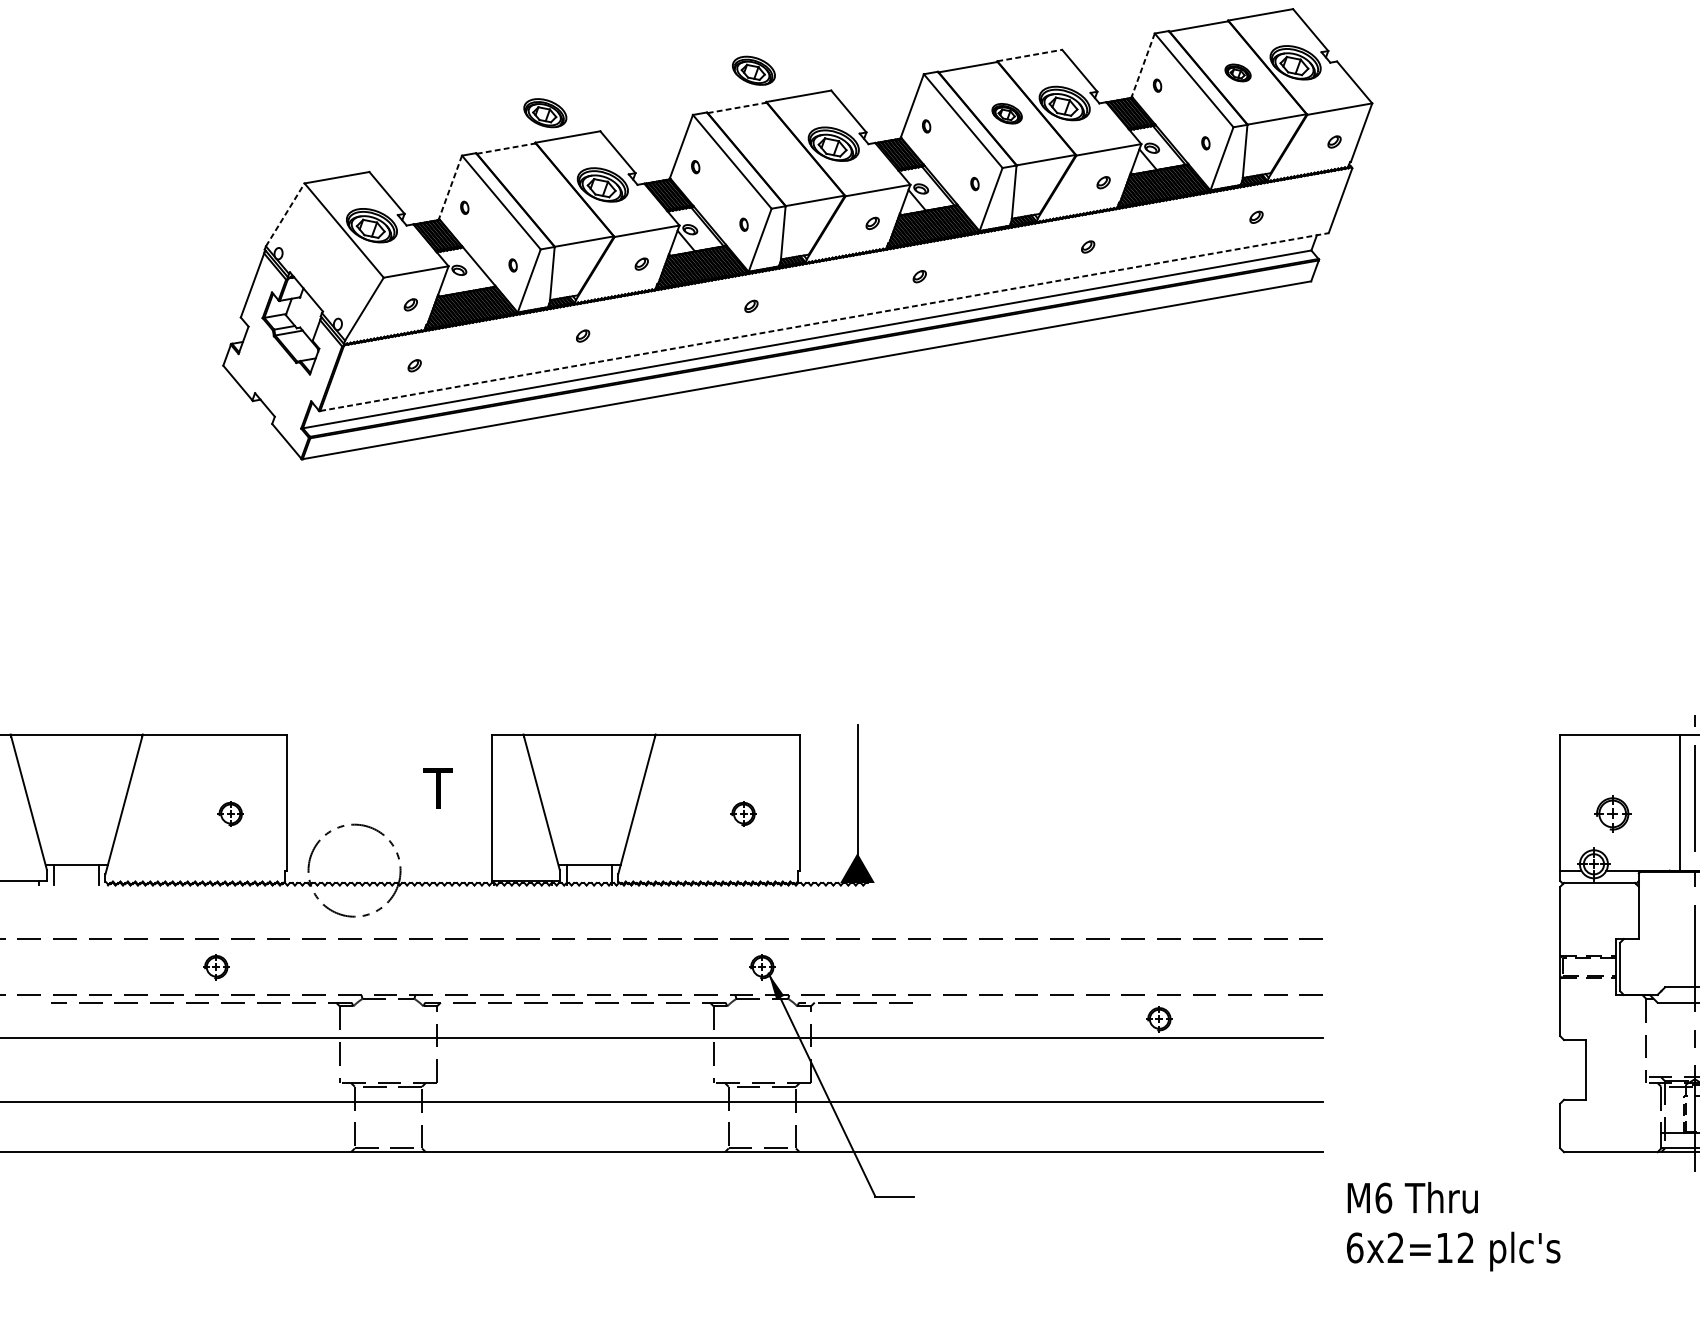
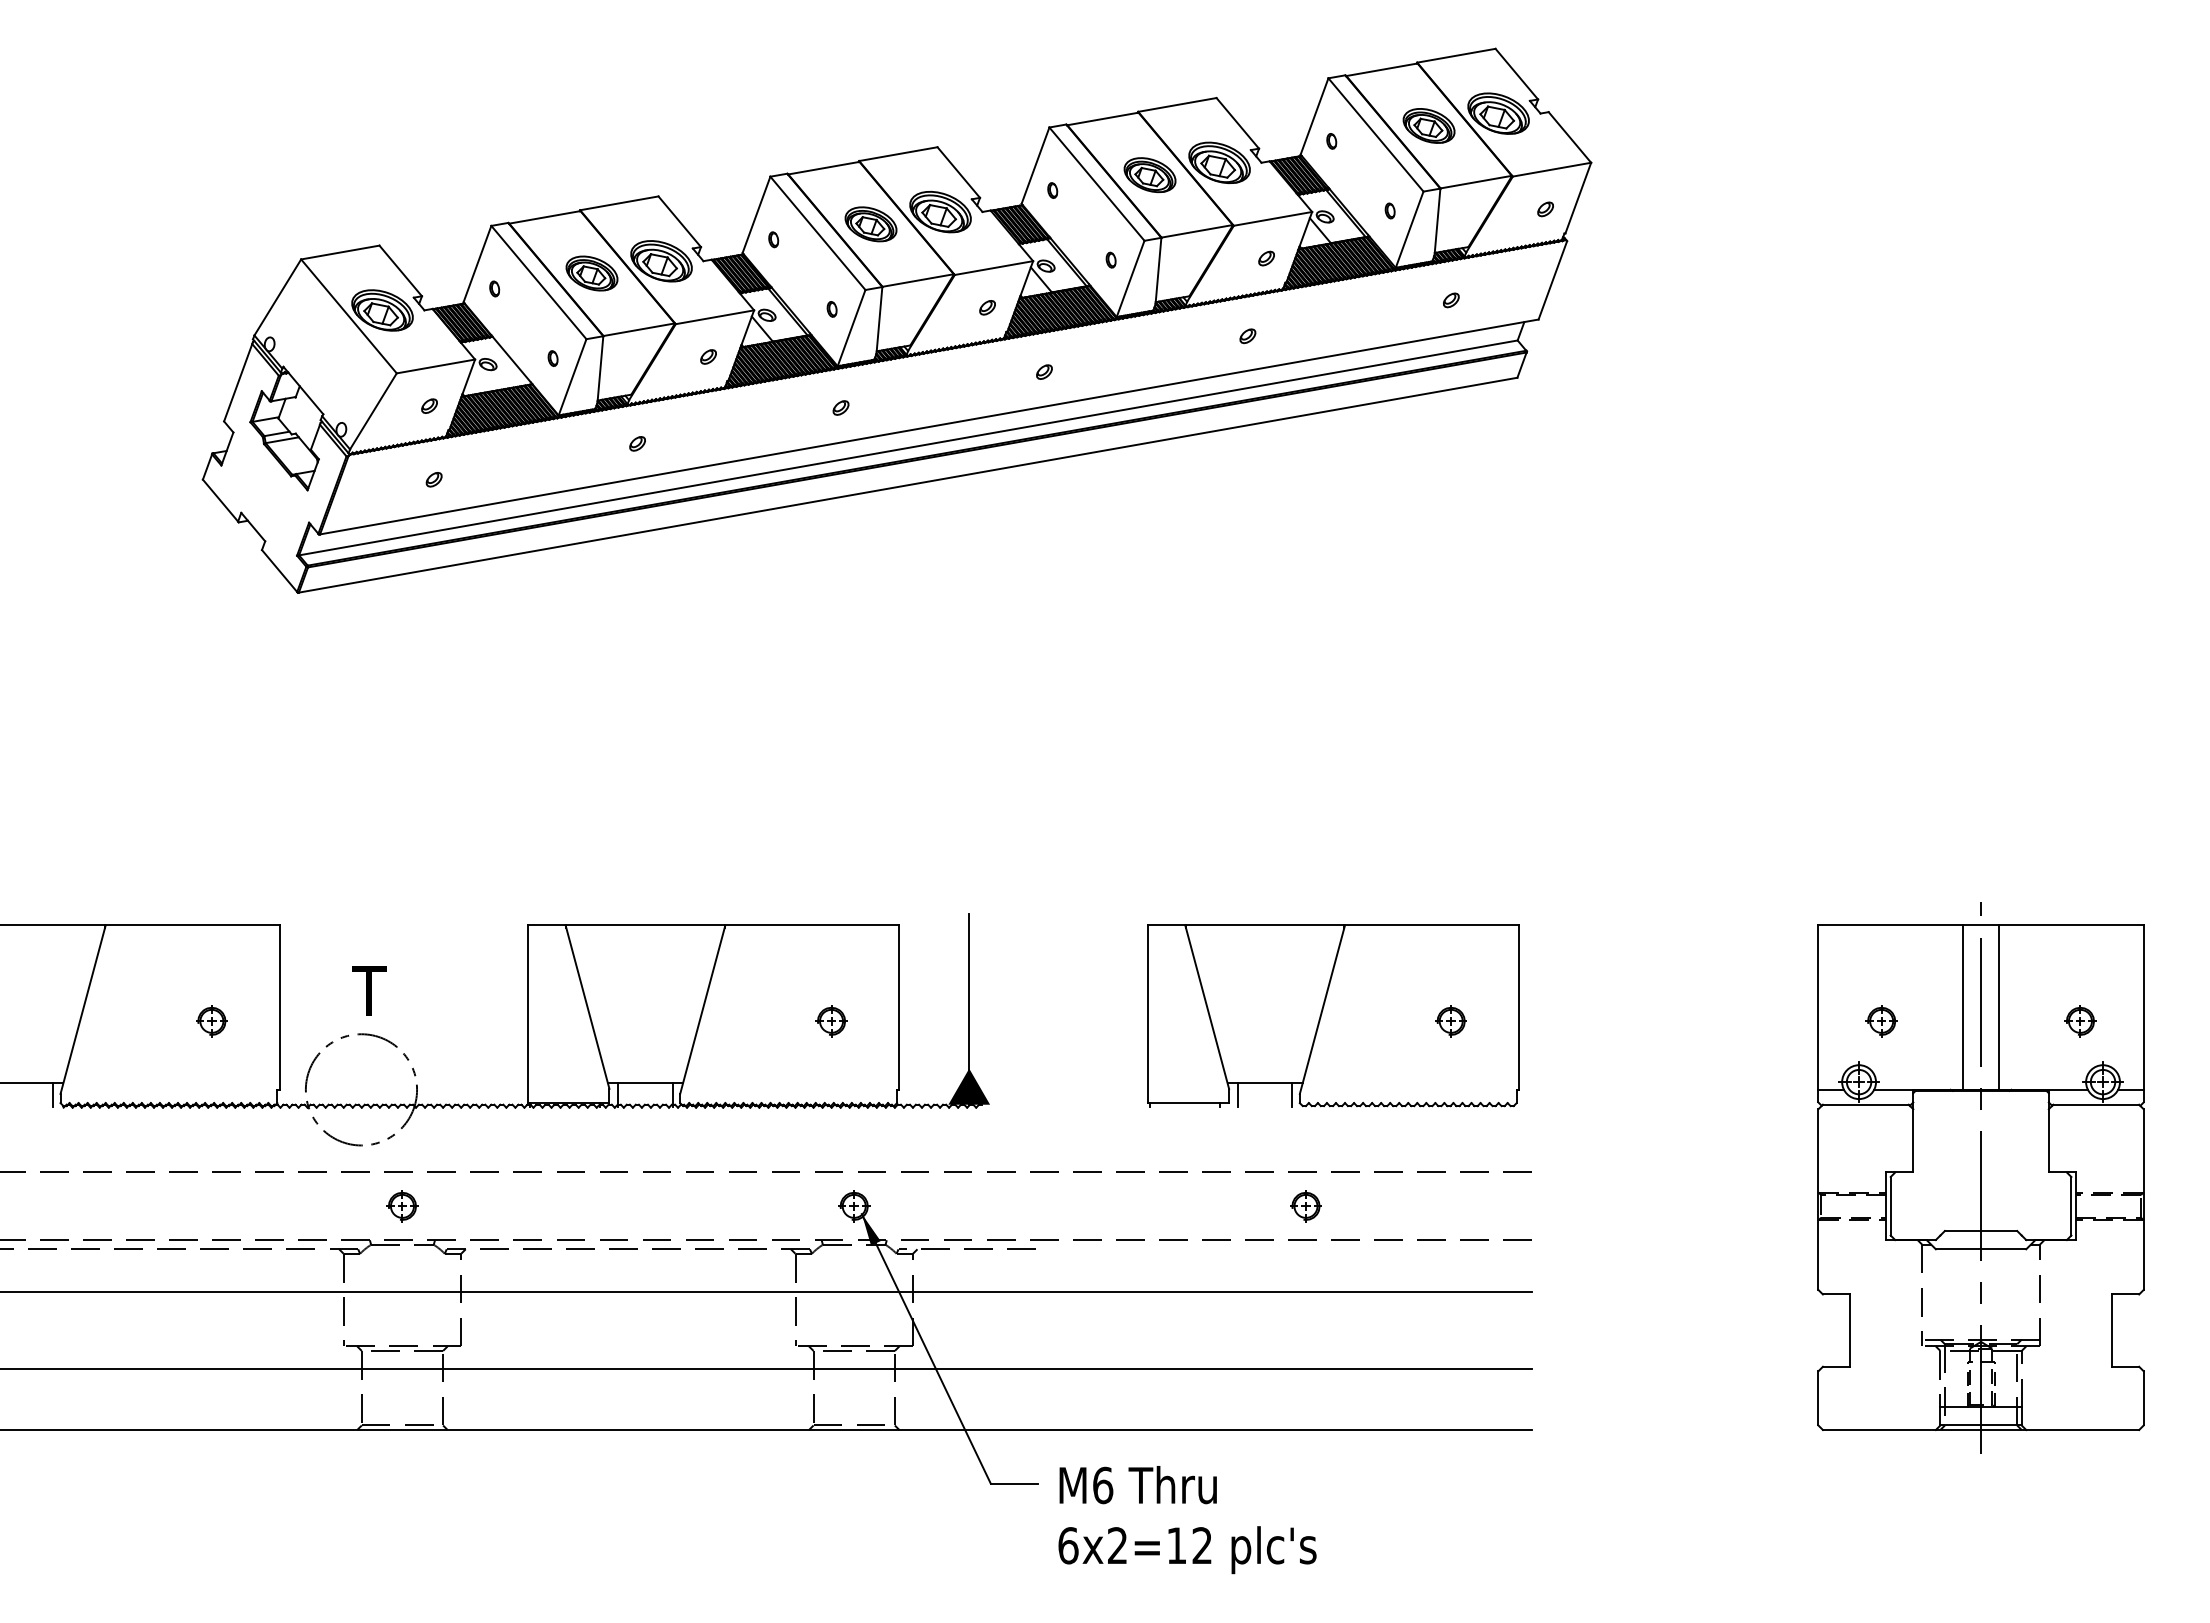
line: (1029, 55) -> (1177, 104), dashed -> solid
line: (1143, 65) -> (1314, 116), dashed -> solid
part: (753, 70) -> (870, 224), moved
part: (1237, 72) -> (1428, 125), size x1.67
line: (737, 108) -> (824, 168), dashed -> solid
part: (544, 113) -> (591, 273), moved
part: (1006, 113) -> (1149, 175), size x1.43
line: (506, 148) -> (545, 217), dashed -> solid
line: (450, 187) -> (477, 264), dashed -> solid
line: (285, 214) -> (277, 297), dashed -> solid
line: (824, 321) -> (929, 426), dashed -> solid
text: (438, 788) -> (369, 990), moved
part: (1158, 809) -> (1333, 1015), added
part: (1612, 814) -> (1881, 1021), size x0.71
part: (216, 967) -> (402, 1206), moved
part: (1158, 1019) -> (1305, 1206), moved
text: (1453, 1227) -> (1187, 1520), moved

